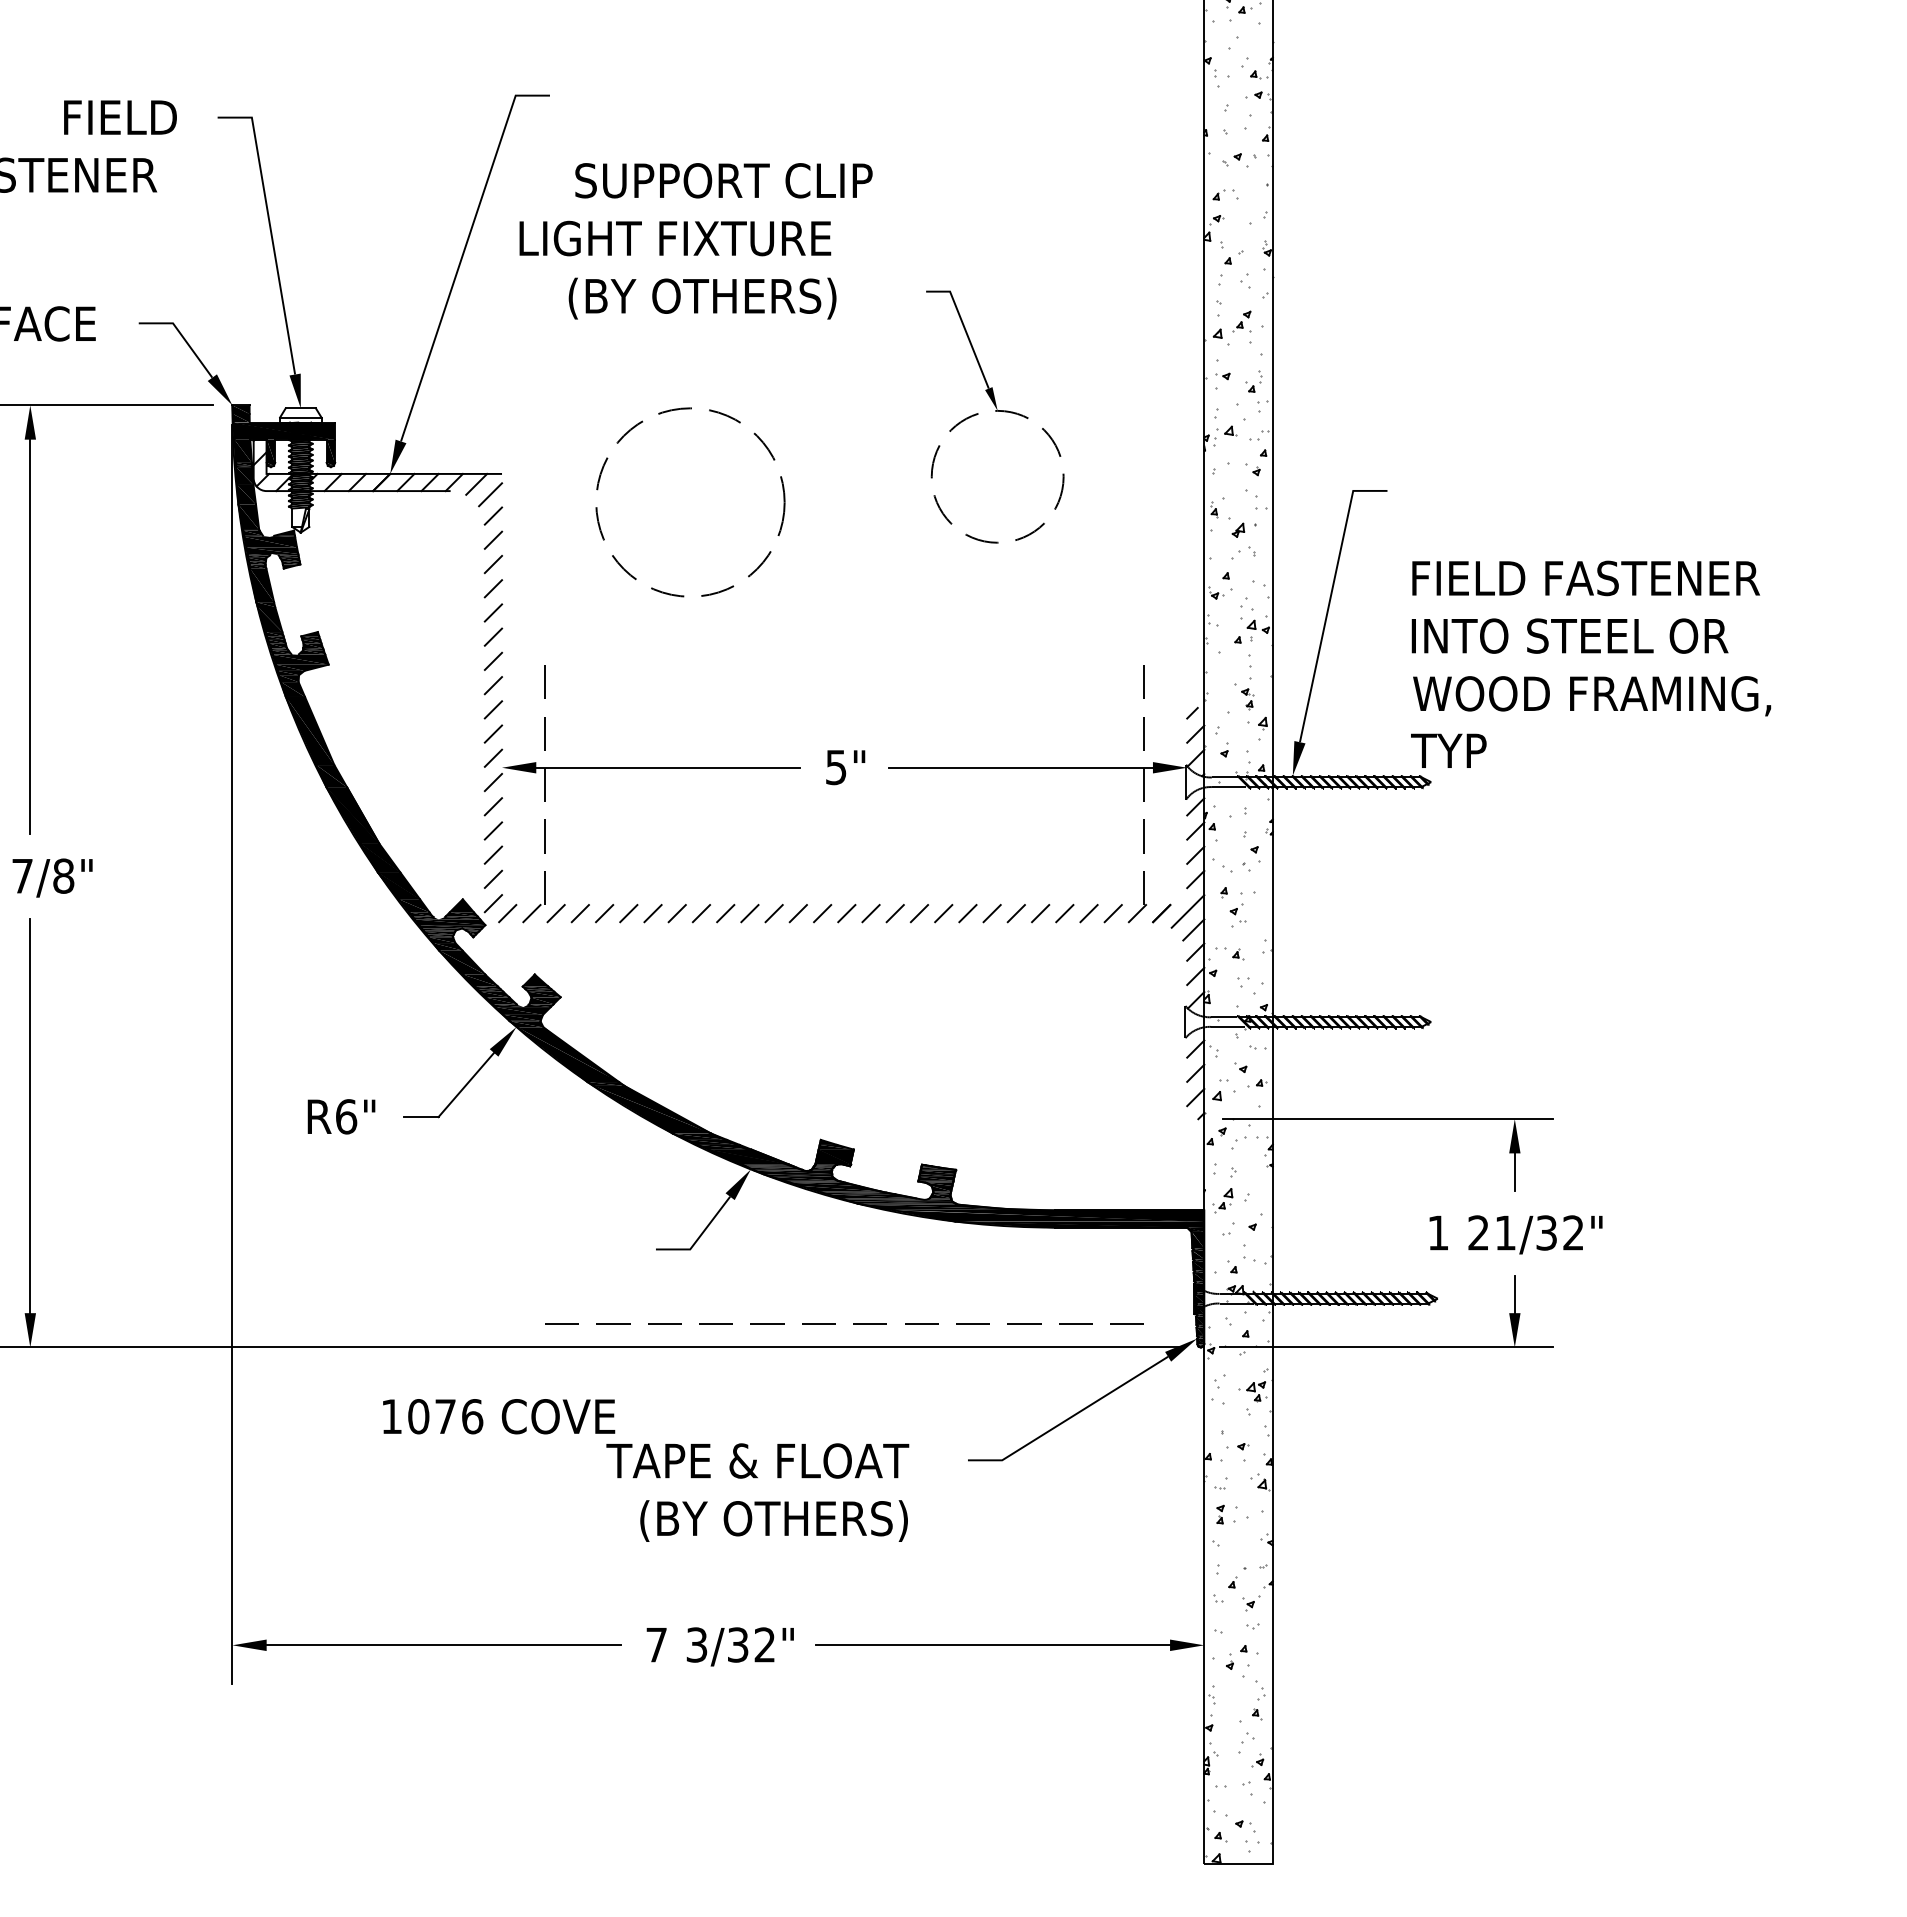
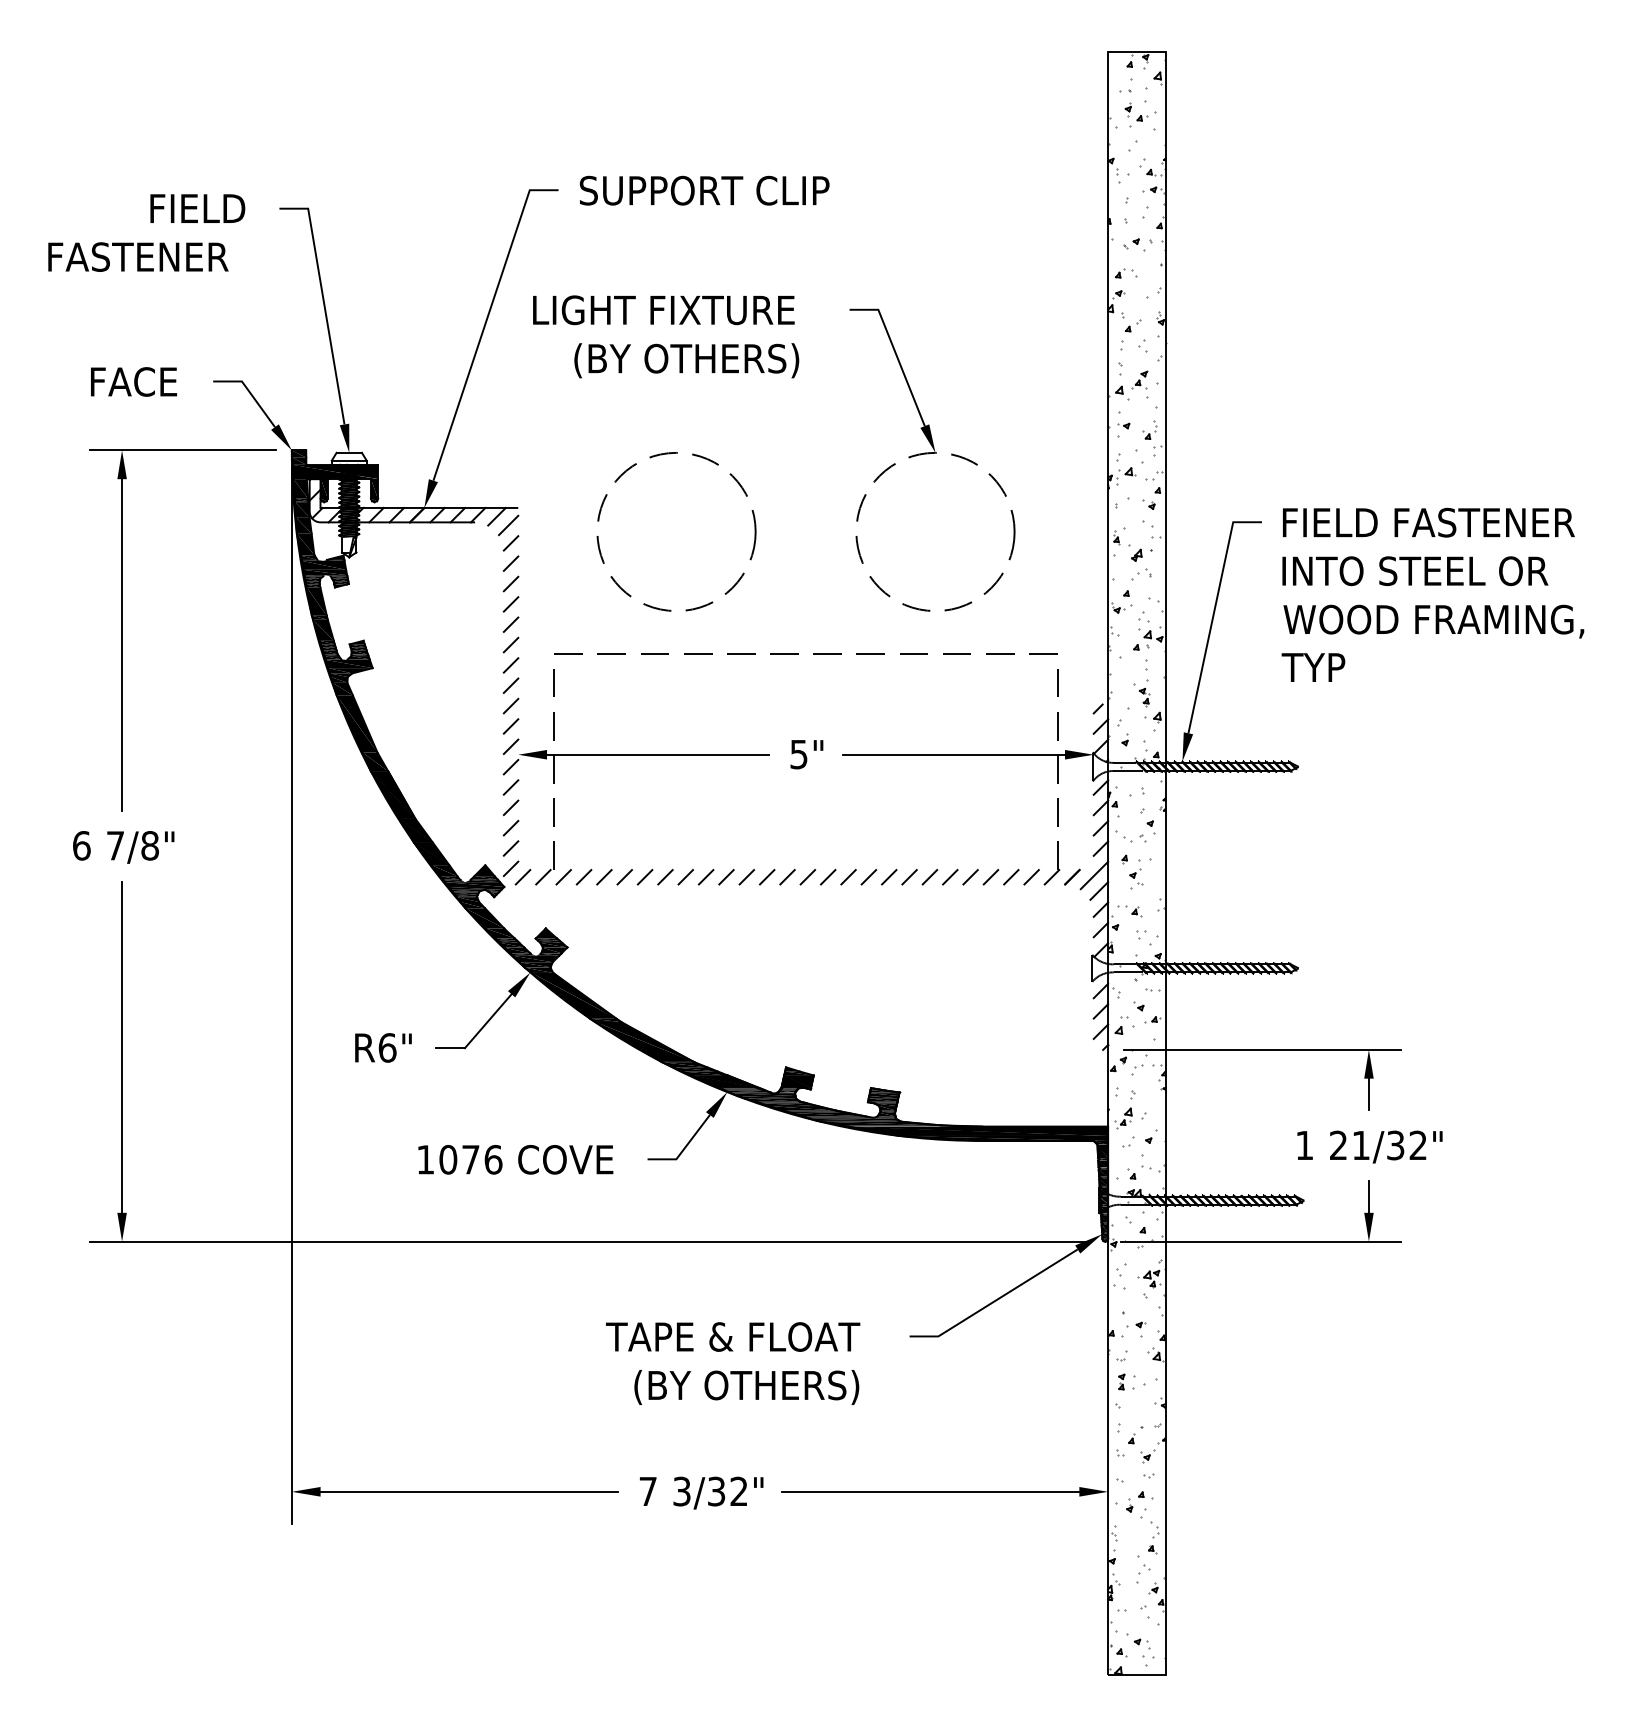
text: (723, 180) -> (704, 190), moved
part: (995, 416) -> (932, 459), size x1.43
text: (1590, 663) -> (1432, 594), moved
line: (835, 1323) -> (798, 653), moved
text: (498, 1416) -> (515, 1159), moved

